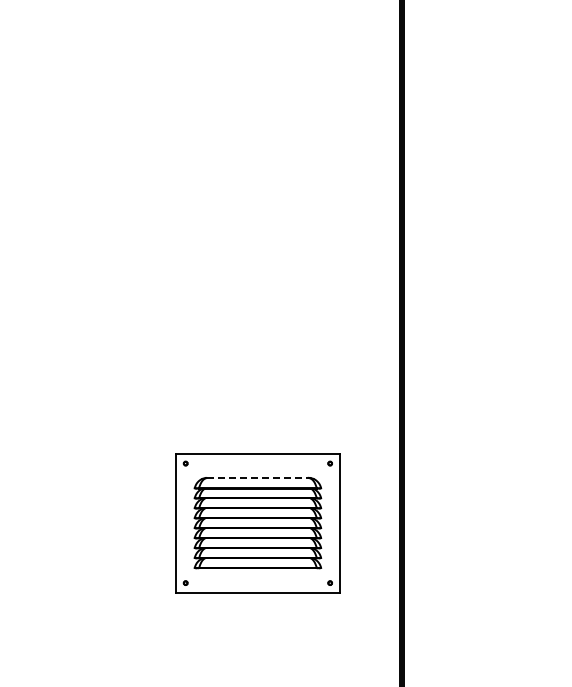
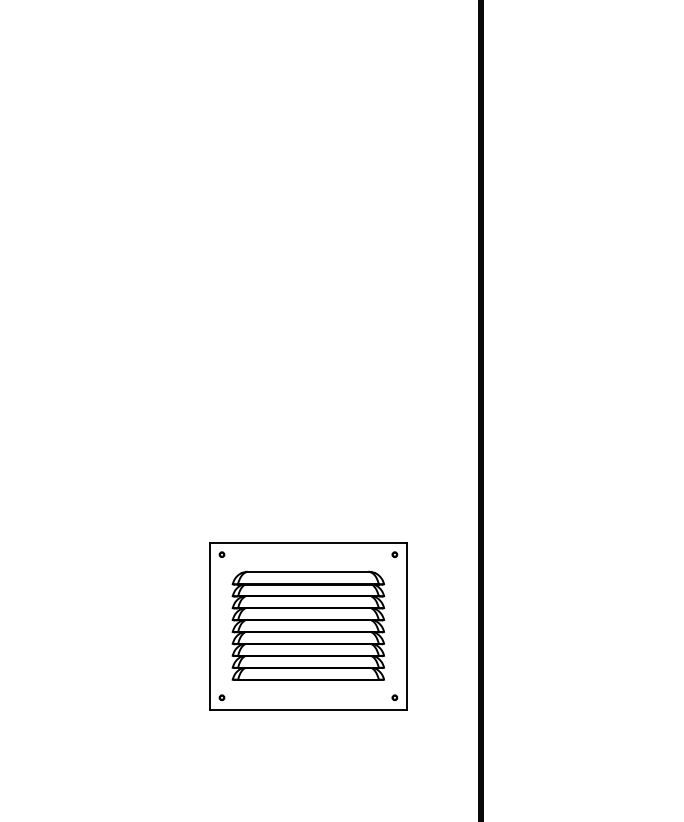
line: (257, 477) -> (307, 571), dashed -> solid

